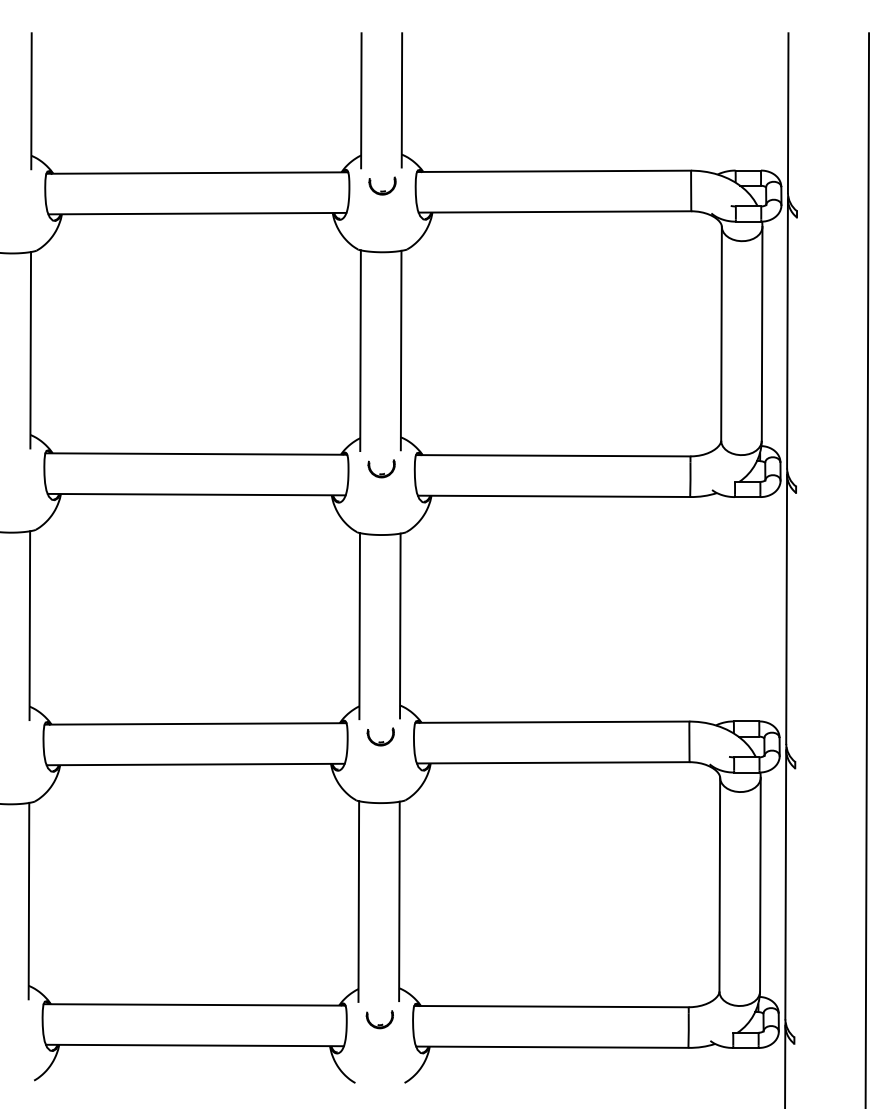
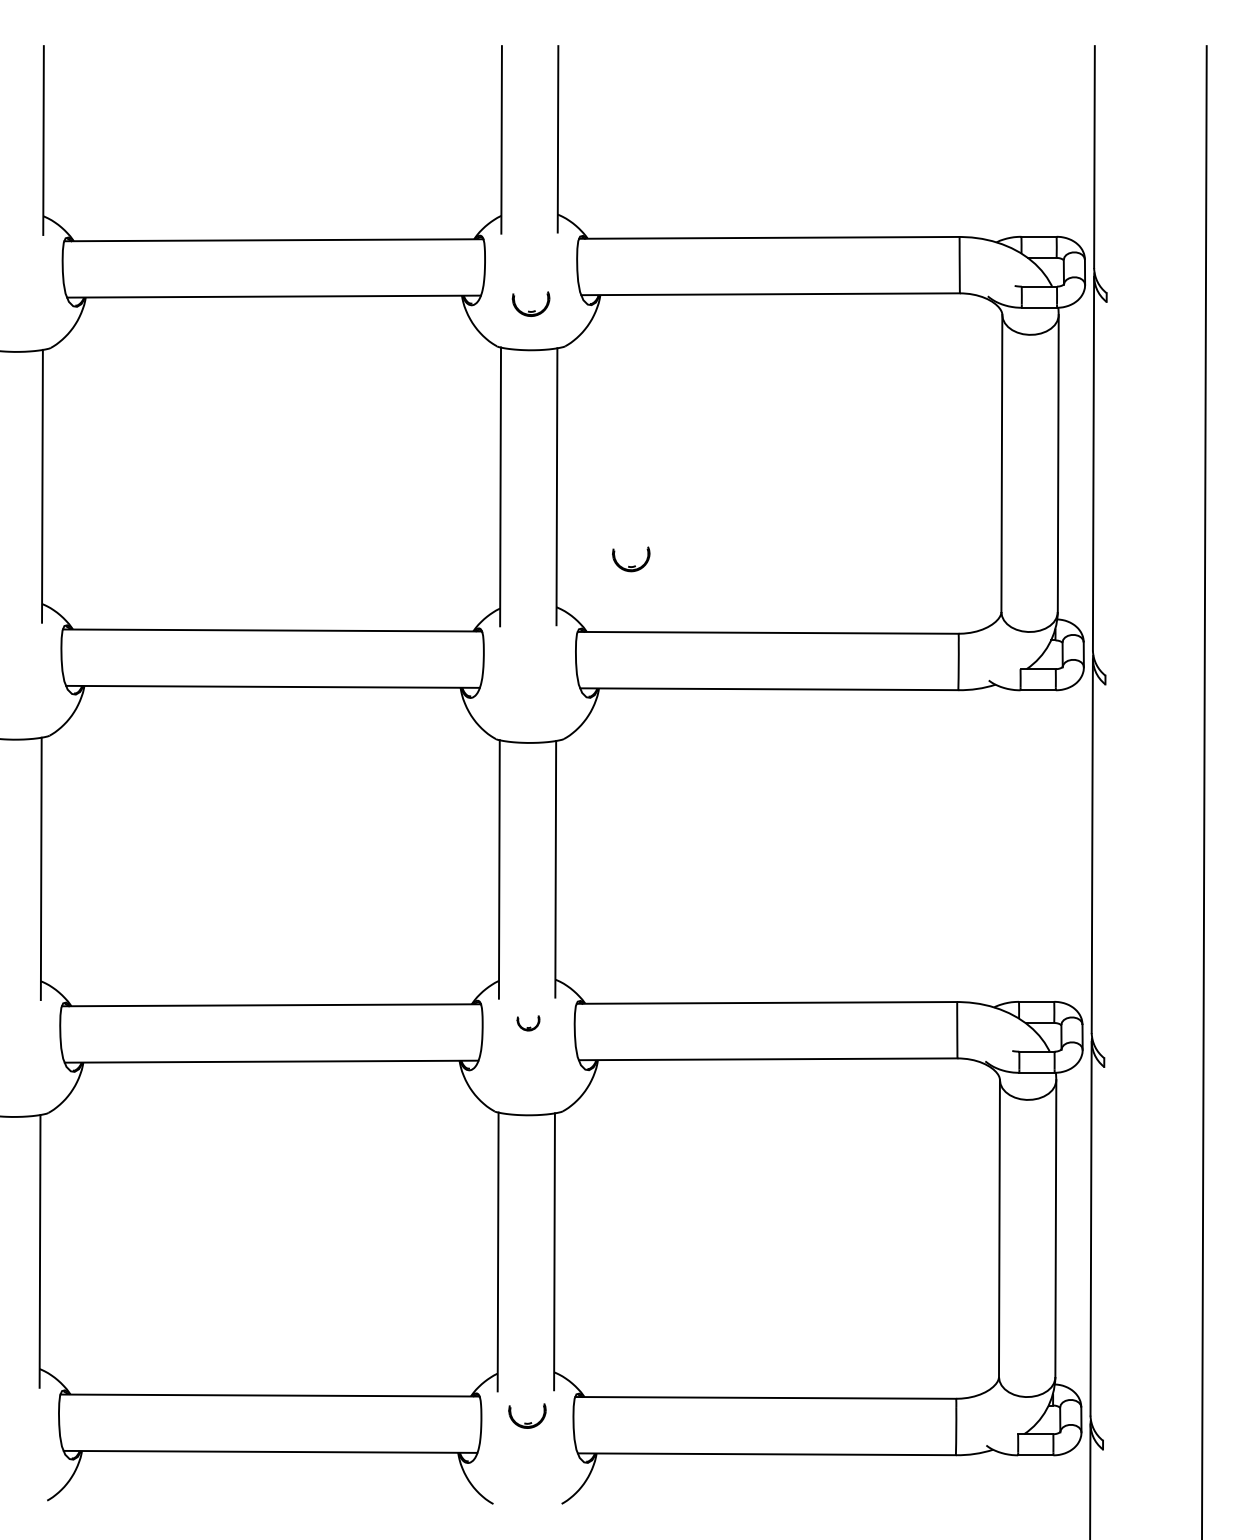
part: (382, 185) -> (531, 303), moved
part: (381, 468) -> (631, 558), moved
part: (380, 736) -> (528, 1022), size x0.6

